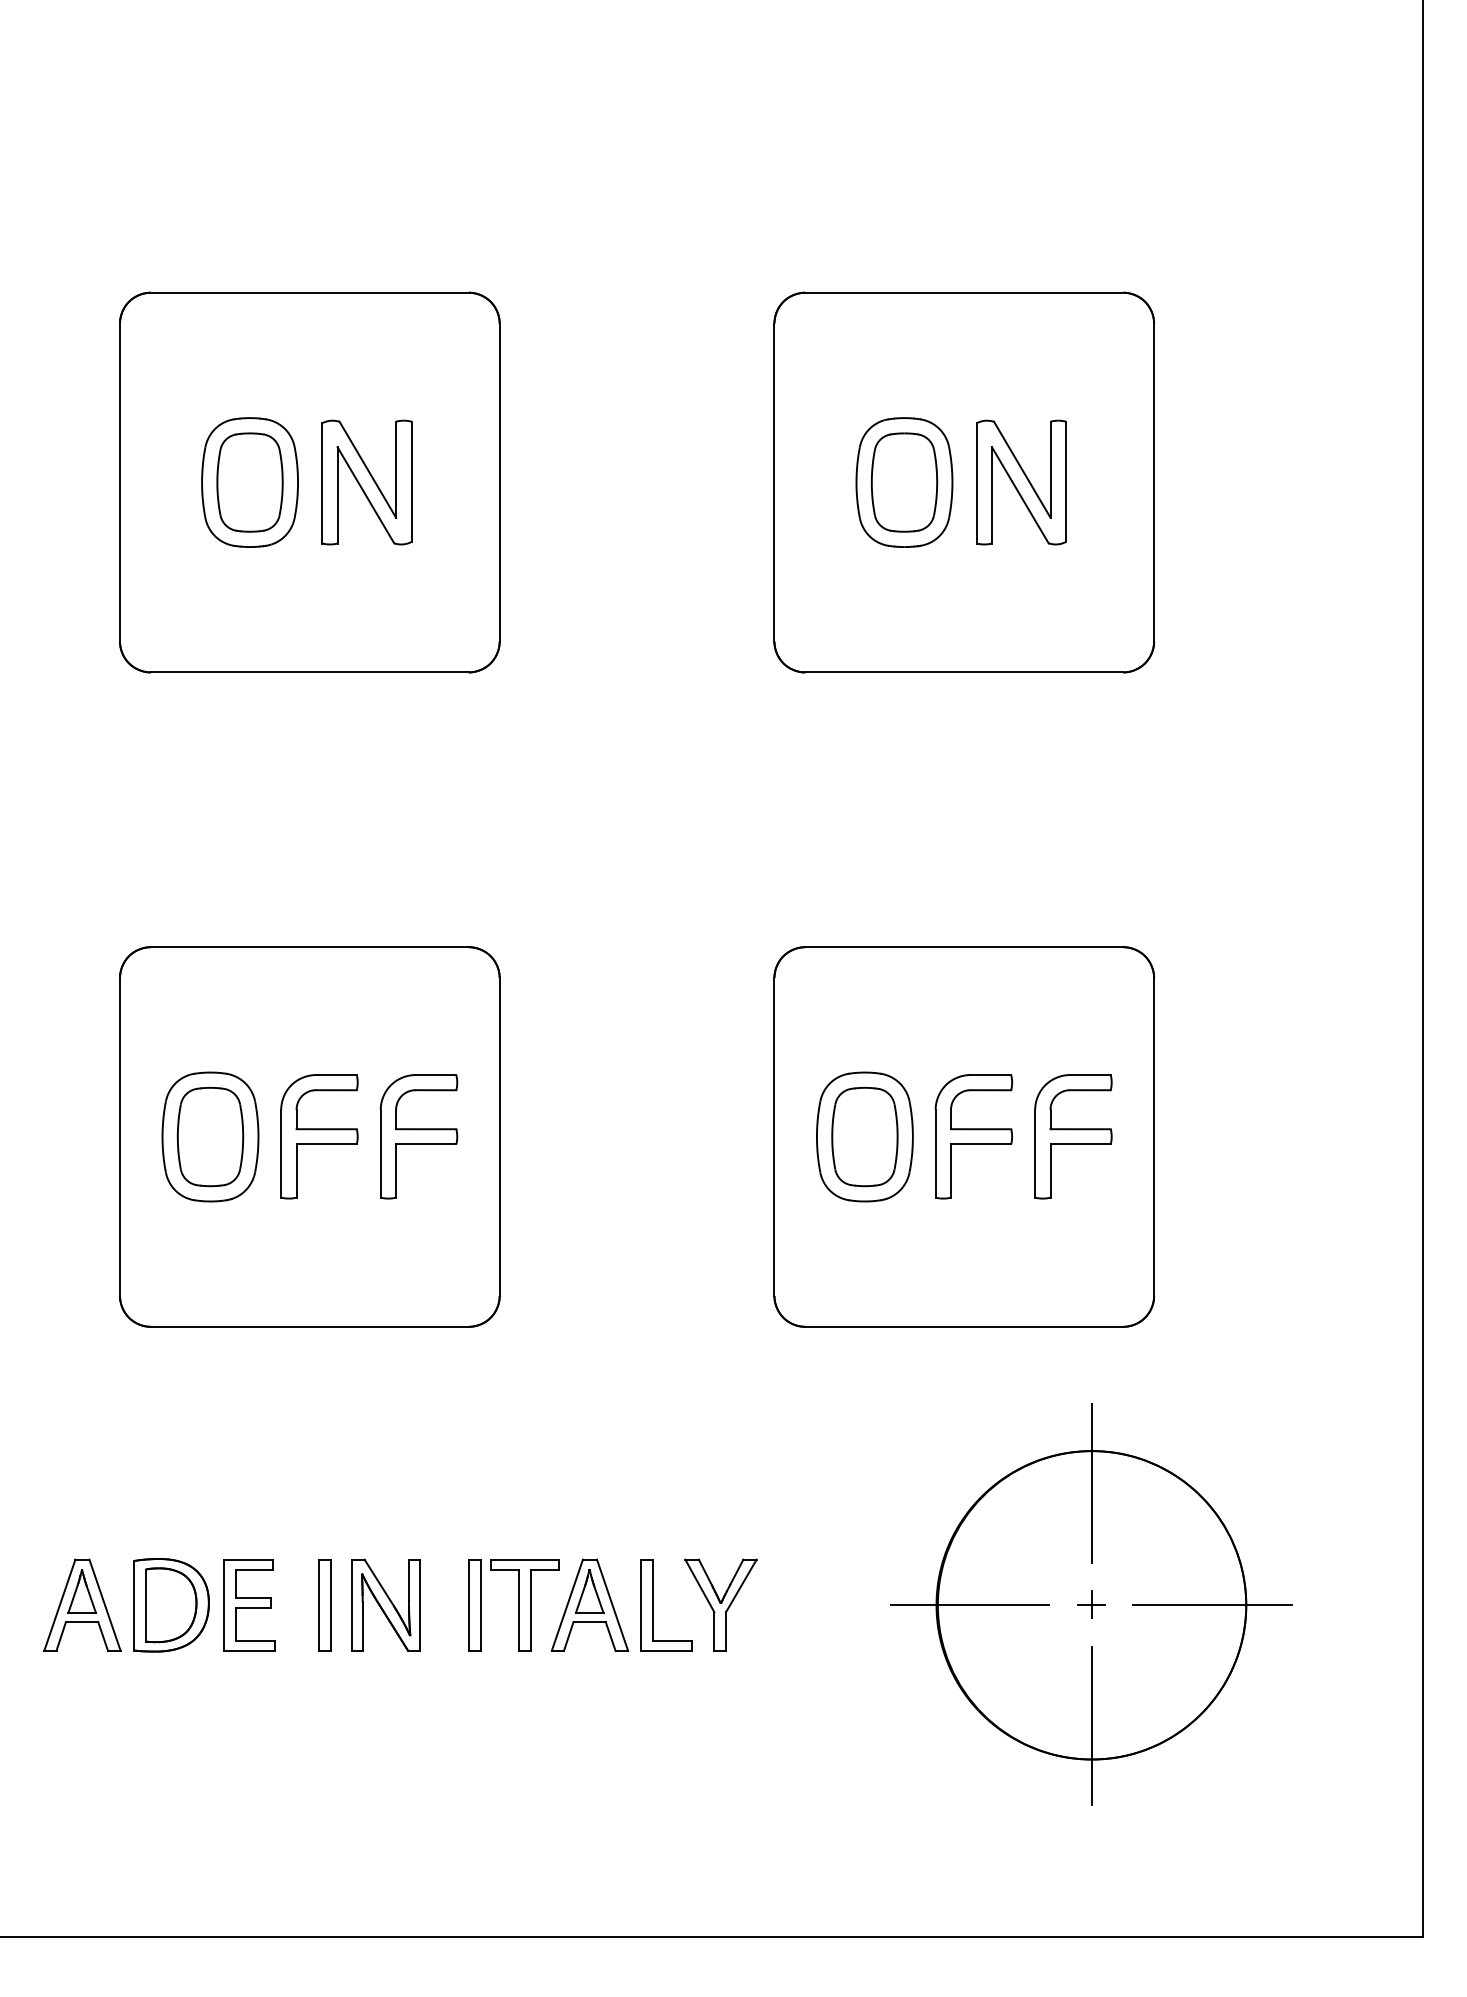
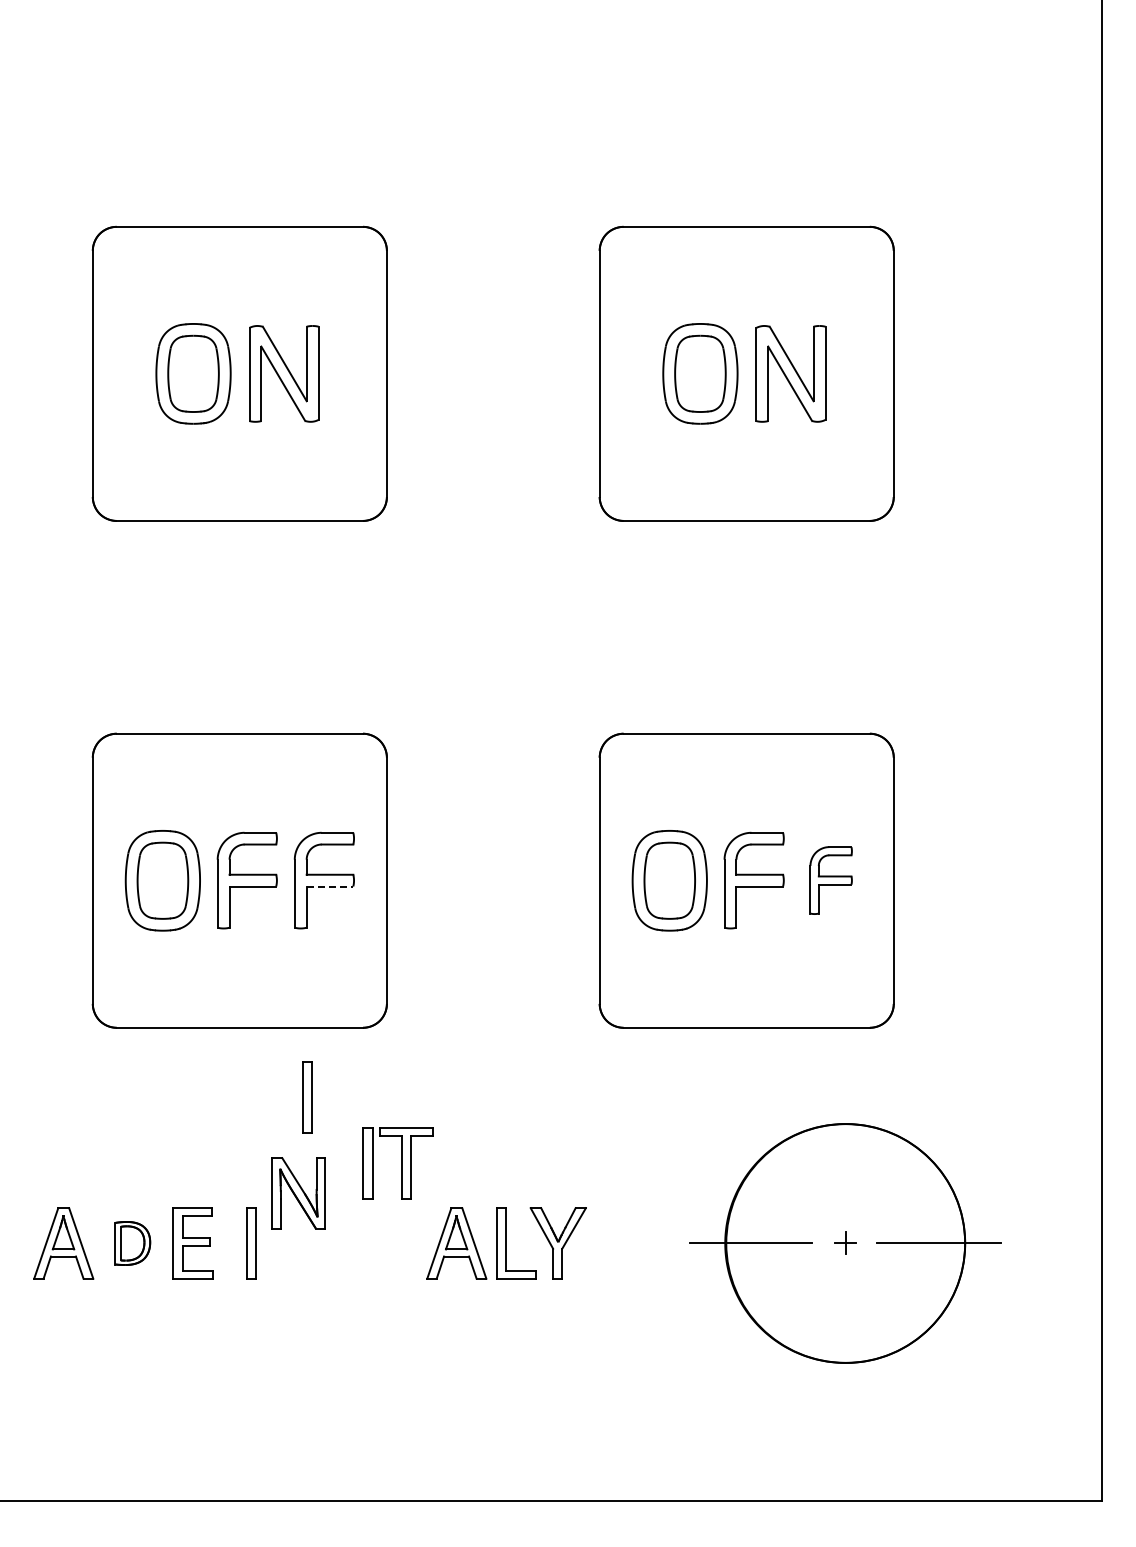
part: (1072, 1136) -> (830, 880), size x0.7
line: (426, 1144) -> (330, 886), solid -> dashed
part: (397, 1416) -> (307, 1097), added
line: (1091, 1483) -> (845, 1149), removed
part: (171, 1605) -> (132, 1243), size x0.6
part: (385, 1605) -> (298, 1193), moved
part: (513, 1605) -> (397, 1163), moved
line: (1091, 1725) -> (845, 1336), removed

